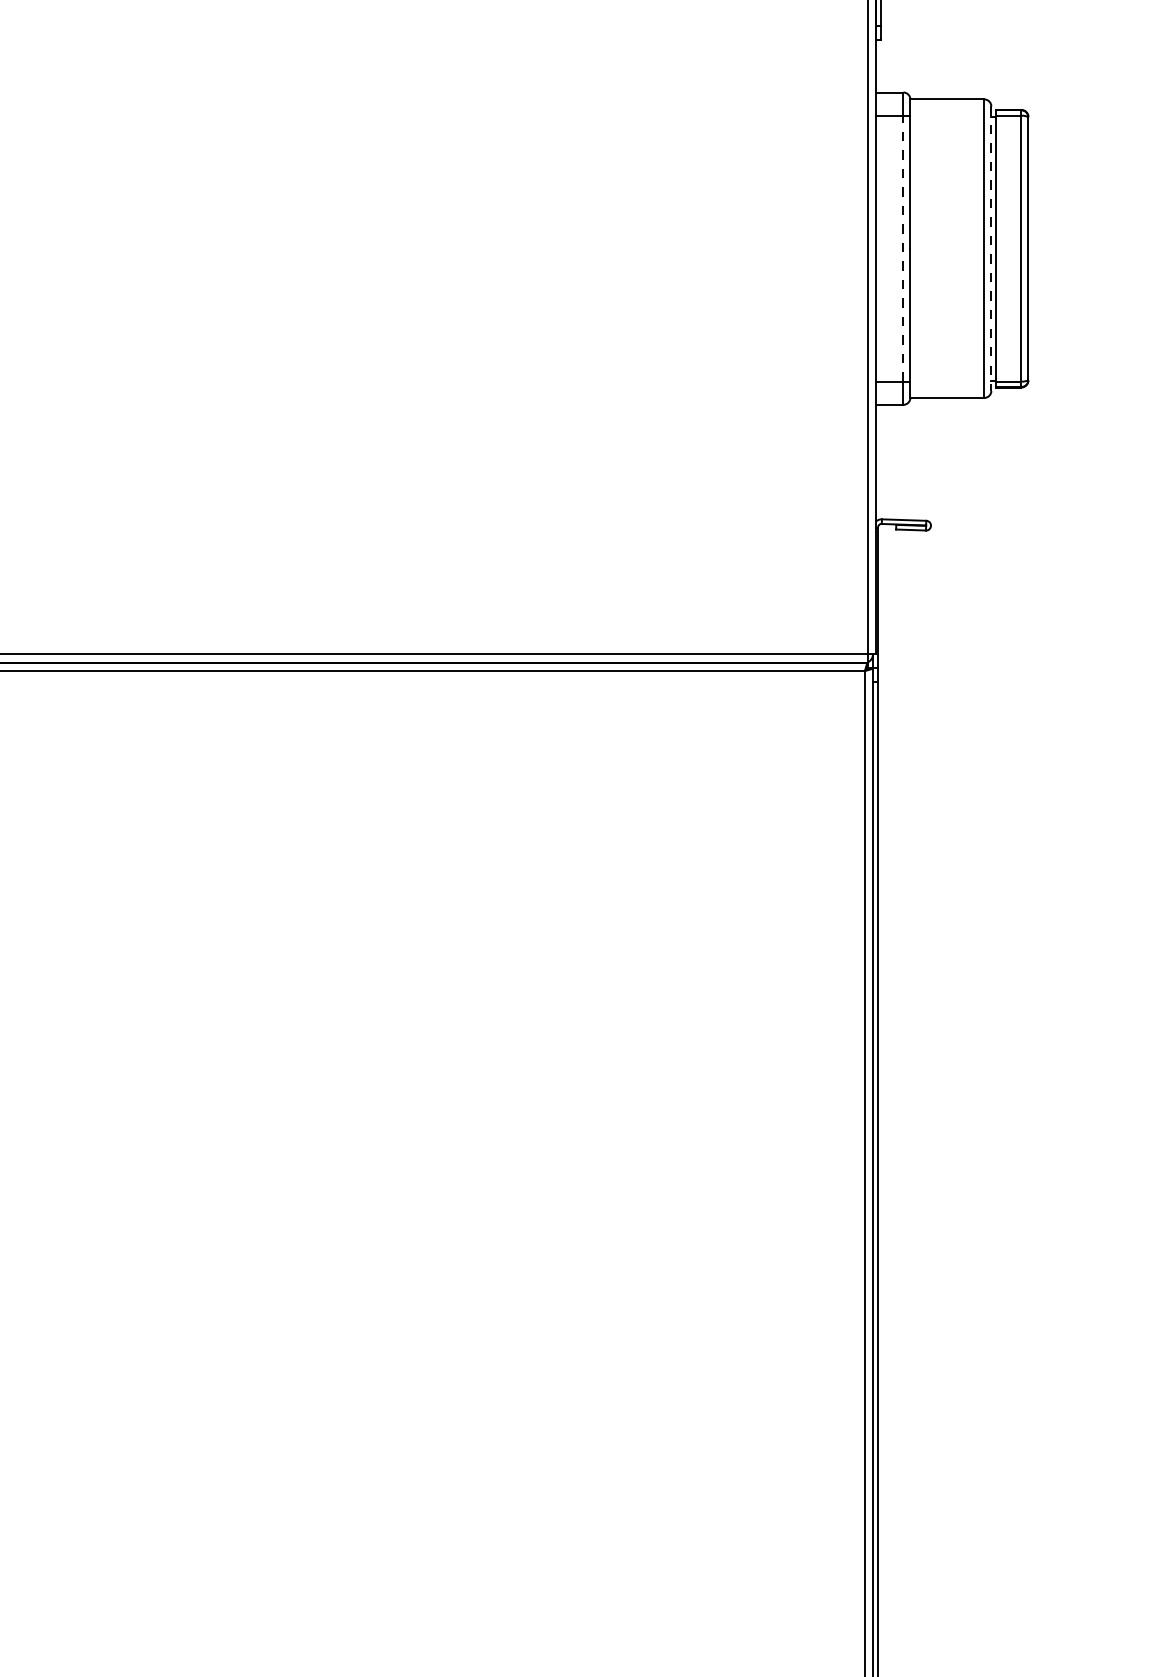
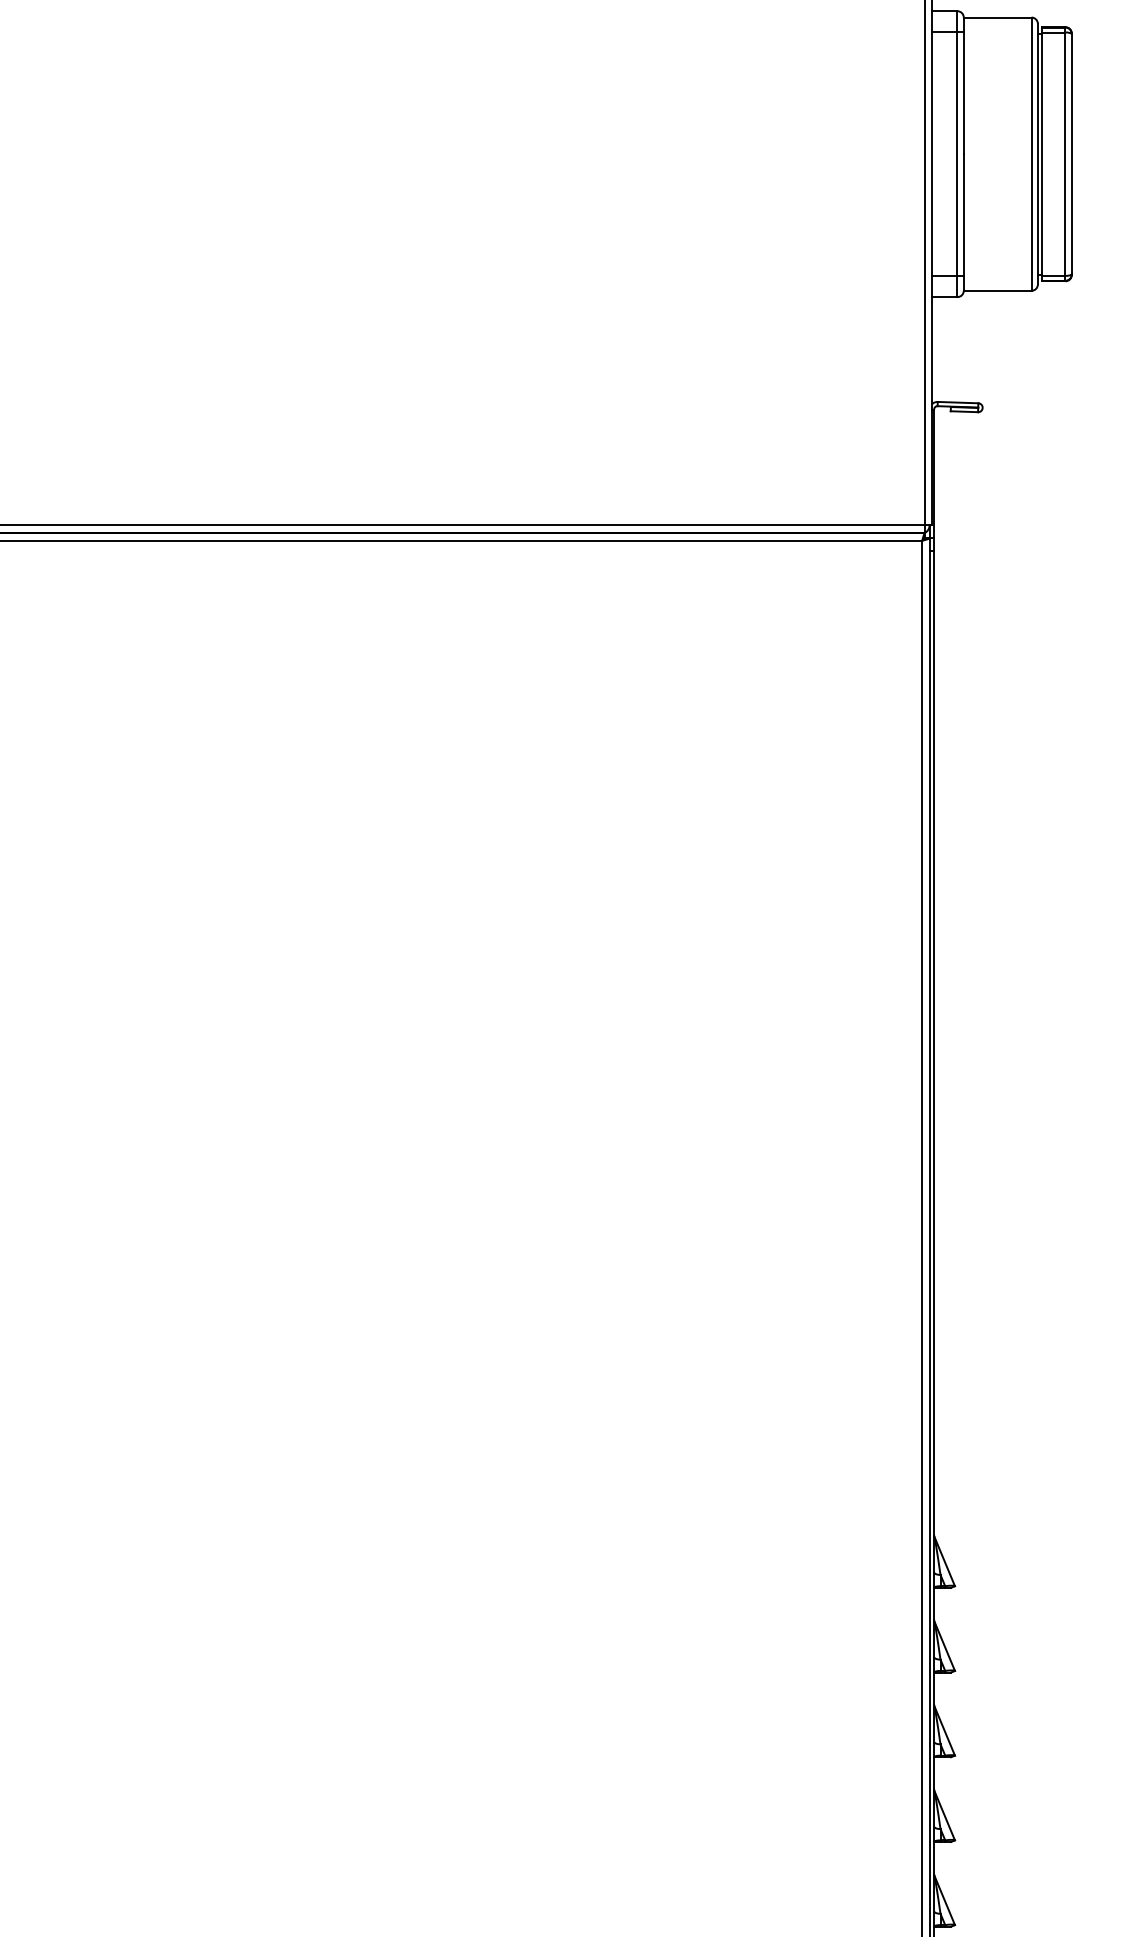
line: (903, 249) -> (957, 154), dashed -> solid
line: (990, 249) -> (1037, 154), dashed -> solid

